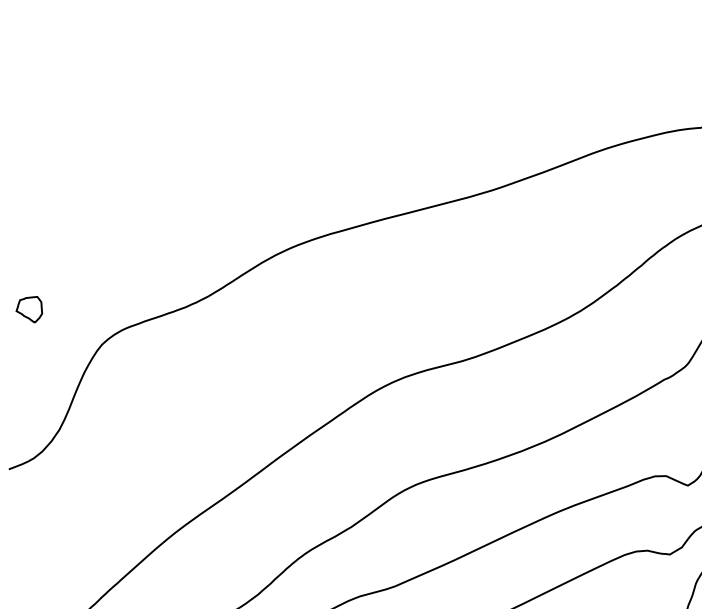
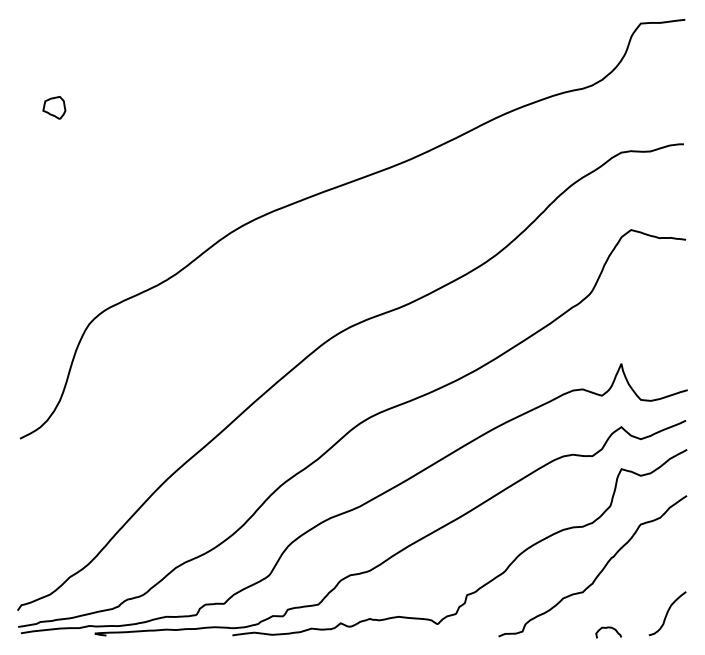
part: (29, 308) -> (54, 107), moved

